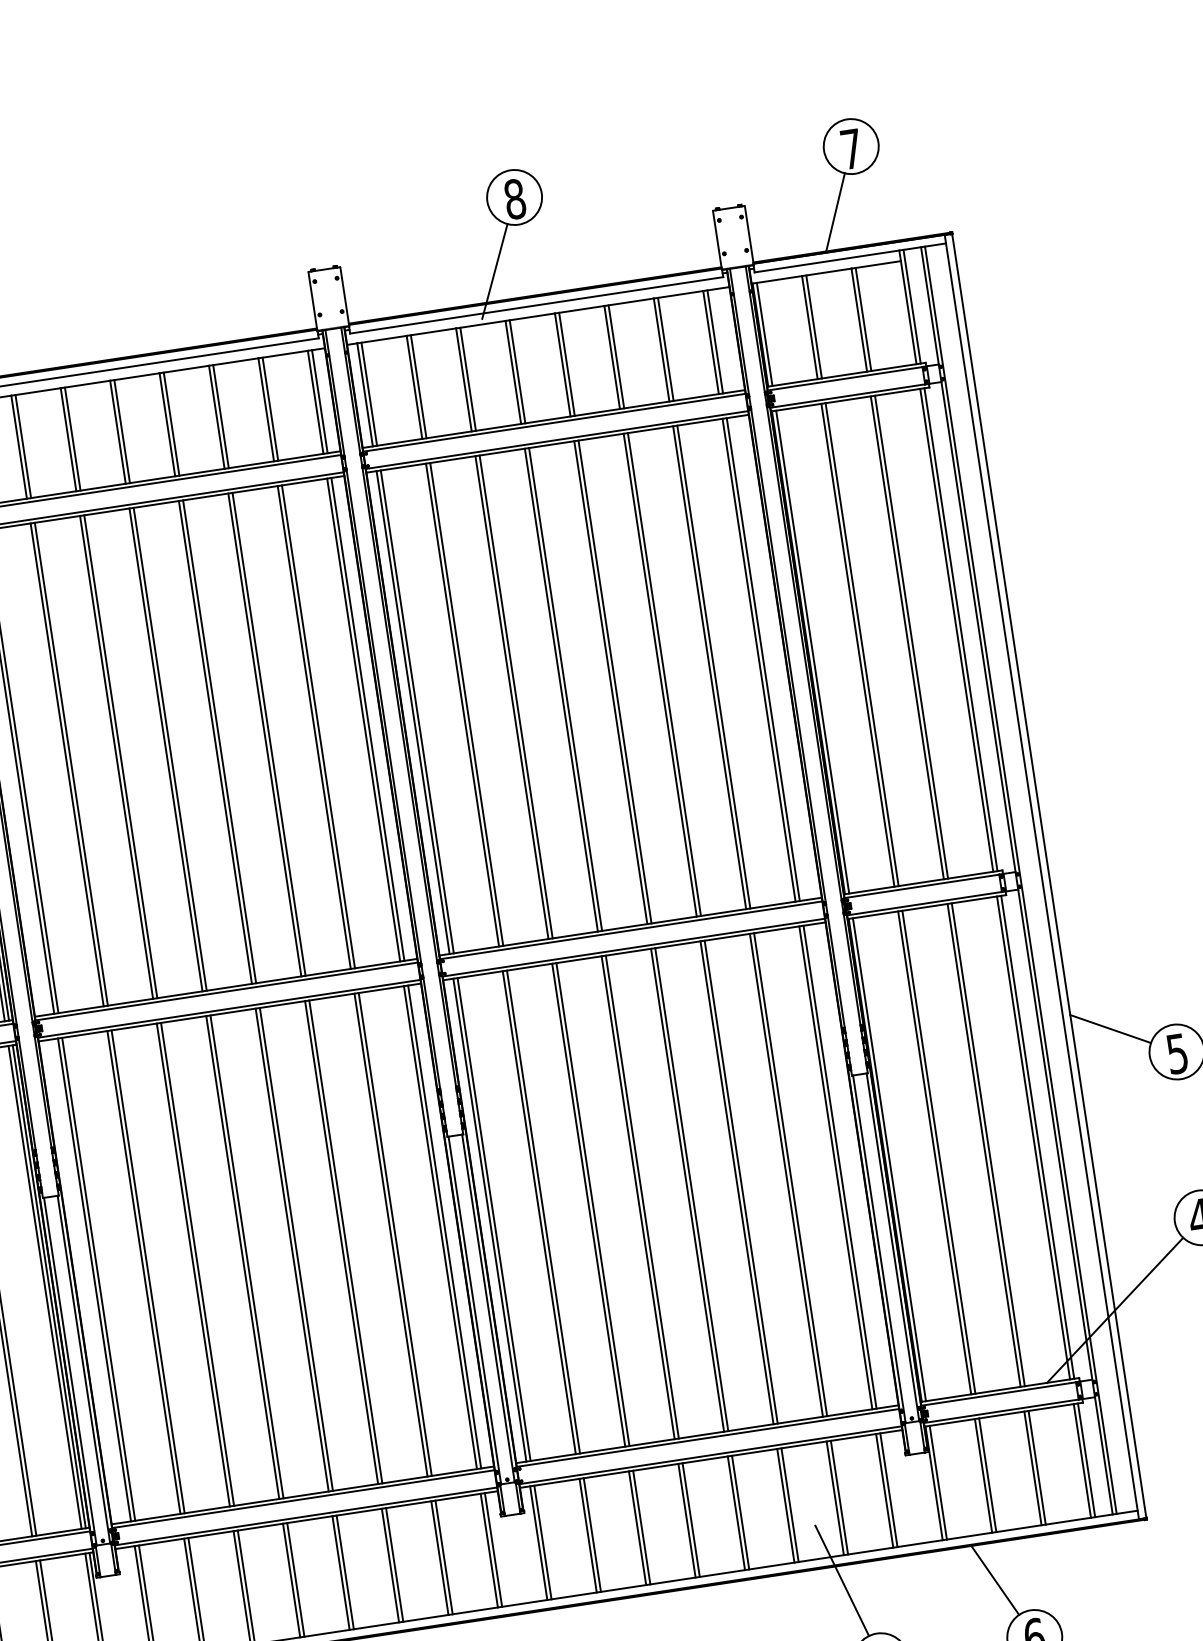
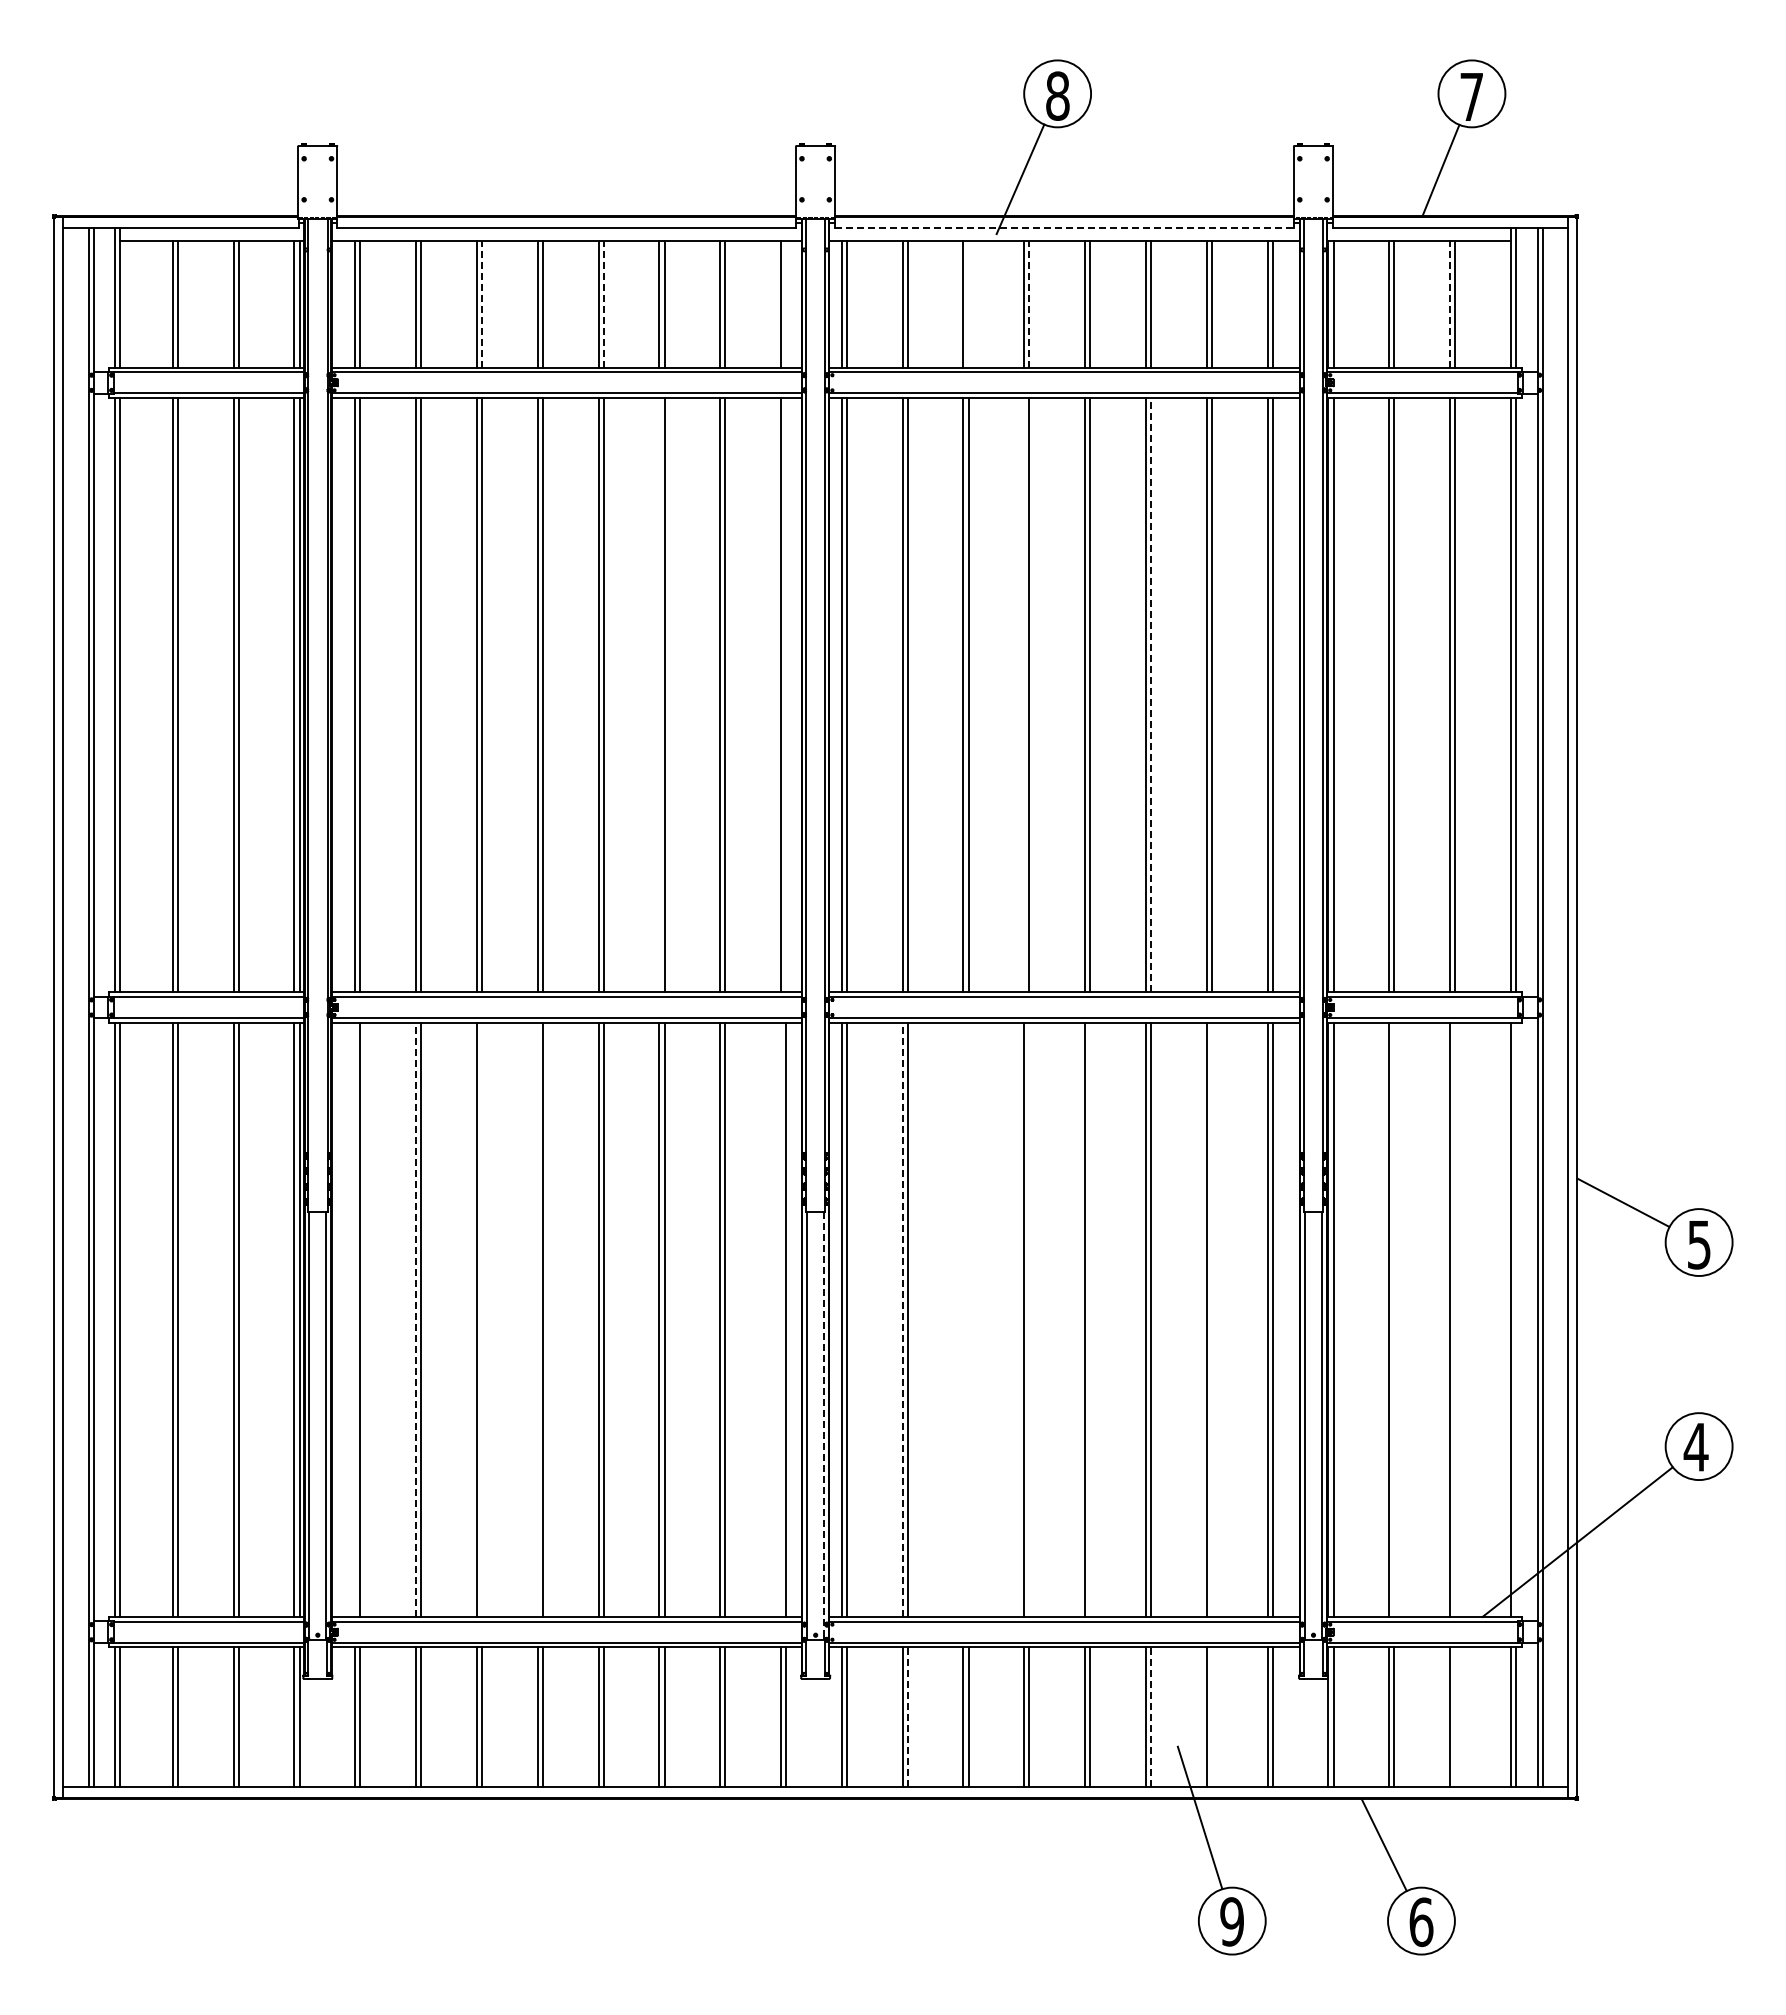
line: (536, 305) -> (1064, 227), solid -> dashed
line: (859, 319) -> (1450, 303), solid -> dashed
line: (517, 371) -> (1029, 303), solid -> dashed
line: (467, 378) -> (968, 303), removed
line: (320, 401) -> (786, 303), removed
line: (171, 423) -> (603, 303), solid -> dashed
line: (73, 438) -> (482, 303), solid -> dashed
line: (664, 673) -> (1151, 694), solid -> dashed
line: (561, 690) -> (1024, 695), removed
line: (368, 719) -> (786, 695), removed
line: (265, 735) -> (659, 695), removed
line: (1038, 1136) -> (1516, 1319), removed
line: (988, 1144) -> (1455, 1319), removed
line: (938, 1151) -> (1394, 1319), removed
line: (790, 1174) -> (1211, 1319), removed
line: (691, 1189) -> (1090, 1319), removed
line: (642, 1196) -> (1029, 1319), removed
line: (588, 1204) -> (963, 1319), removed
line: (592, 1204) -> (968, 1319), removed
line: (539, 1212) -> (902, 1319), solid -> dashed
line: (440, 1227) -> (781, 1319), removed
line: (242, 1257) -> (537, 1319), removed
line: (197, 1264) -> (482, 1319), removed
line: (144, 1272) -> (416, 1319), solid -> dashed
line: (94, 1279) -> (355, 1319), removed
line: (488, 1308) -> (824, 1425), solid -> dashed
line: (1037, 1467) -> (1455, 1717), removed
line: (839, 1497) -> (1211, 1717), removed
line: (790, 1505) -> (1151, 1717), solid -> dashed
line: (592, 1535) -> (907, 1717), solid -> dashed

